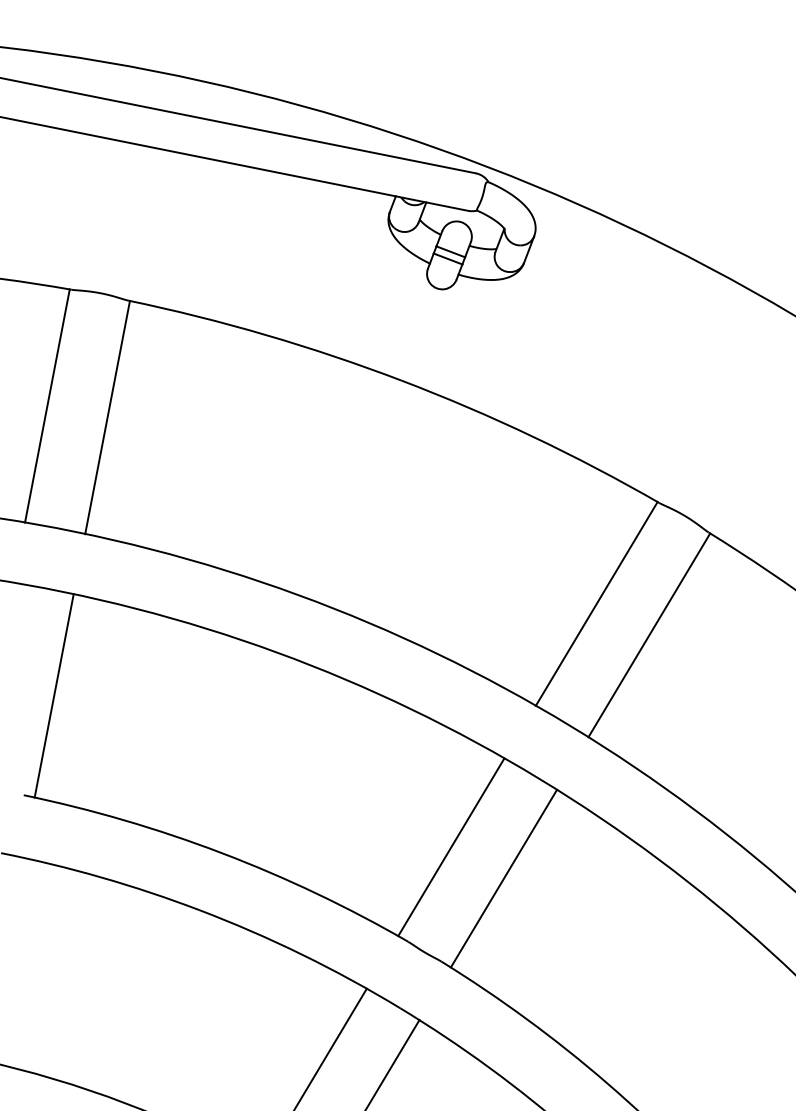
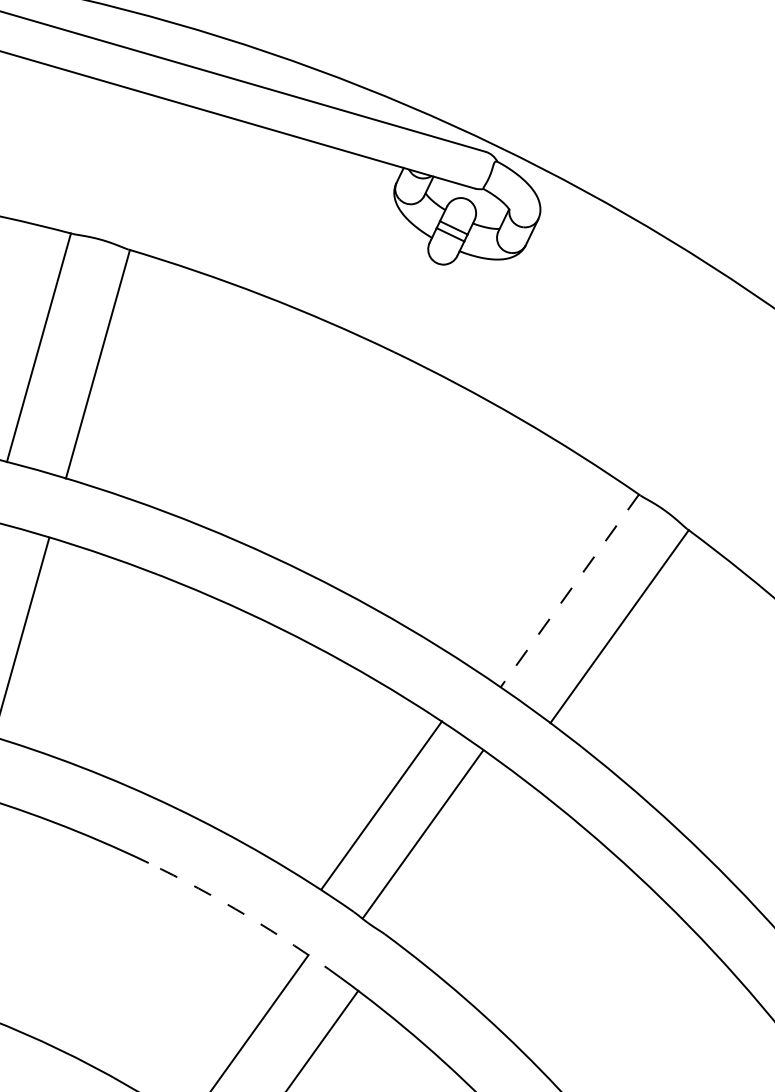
line: (596, 603) -> (569, 590), solid -> dashed
line: (451, 847) -> (381, 805), moved
line: (503, 878) -> (422, 834), moved
arc: (302, 954) -> (247, 915), solid -> dashed

